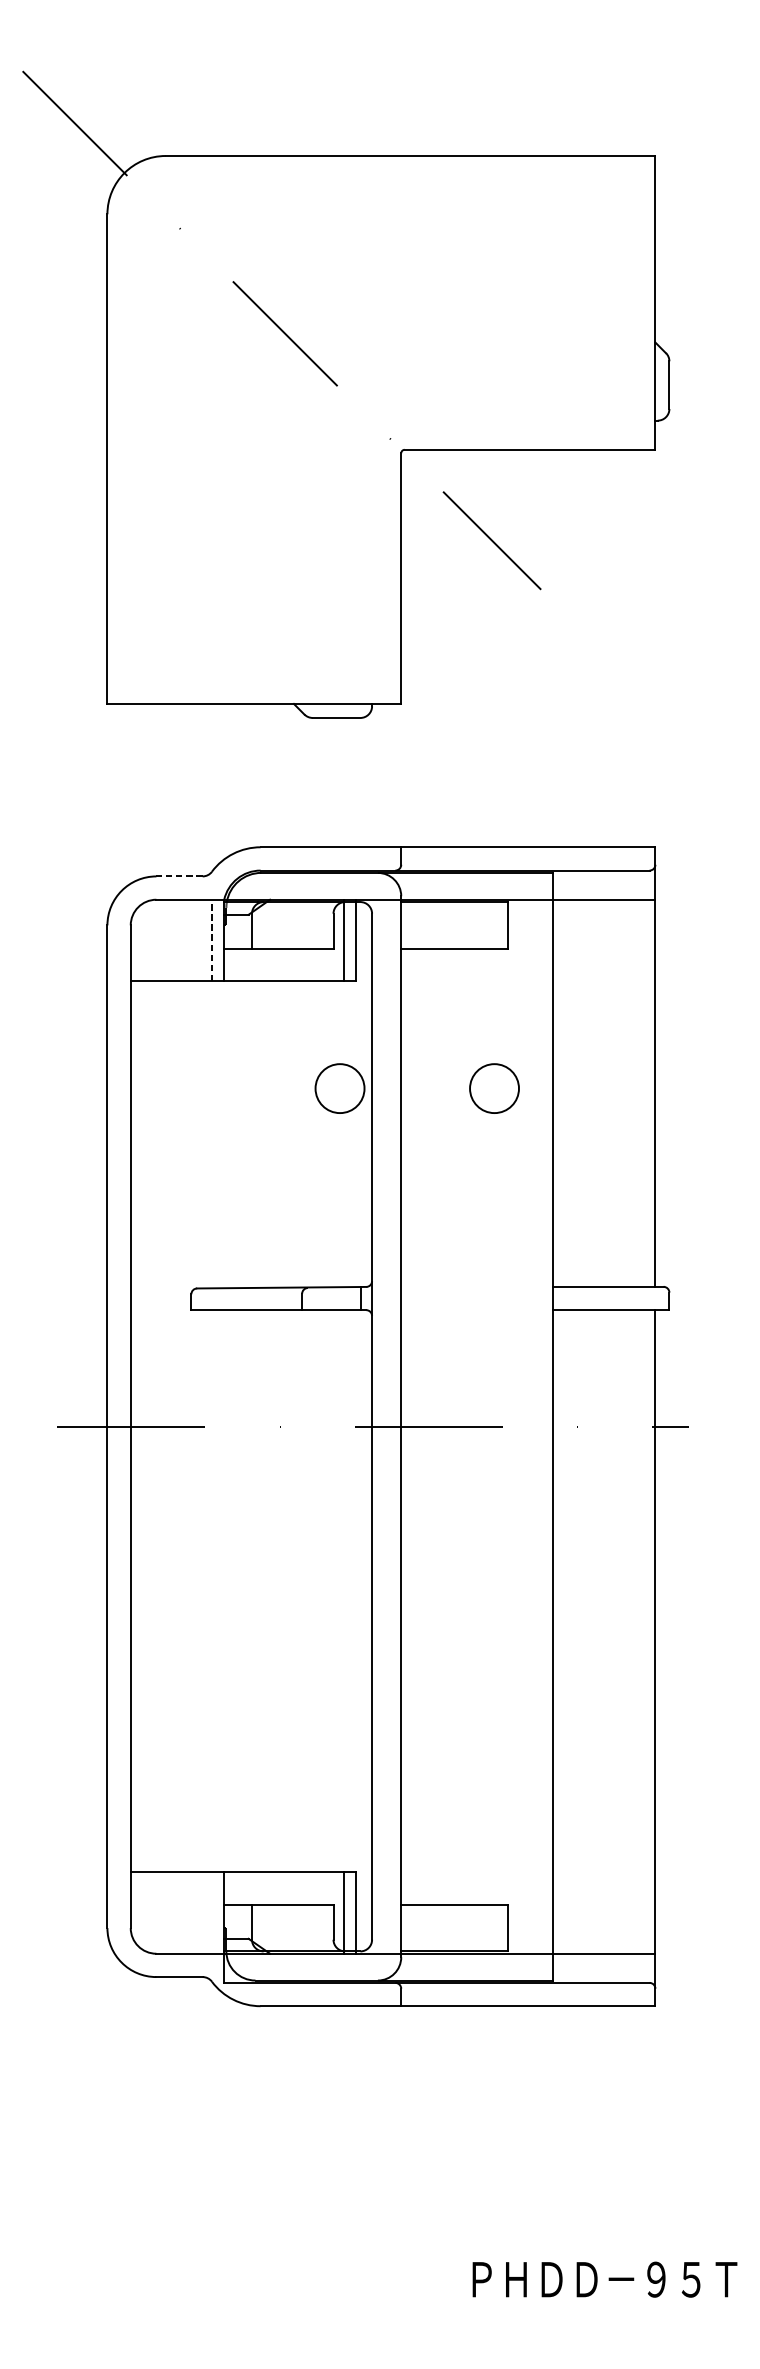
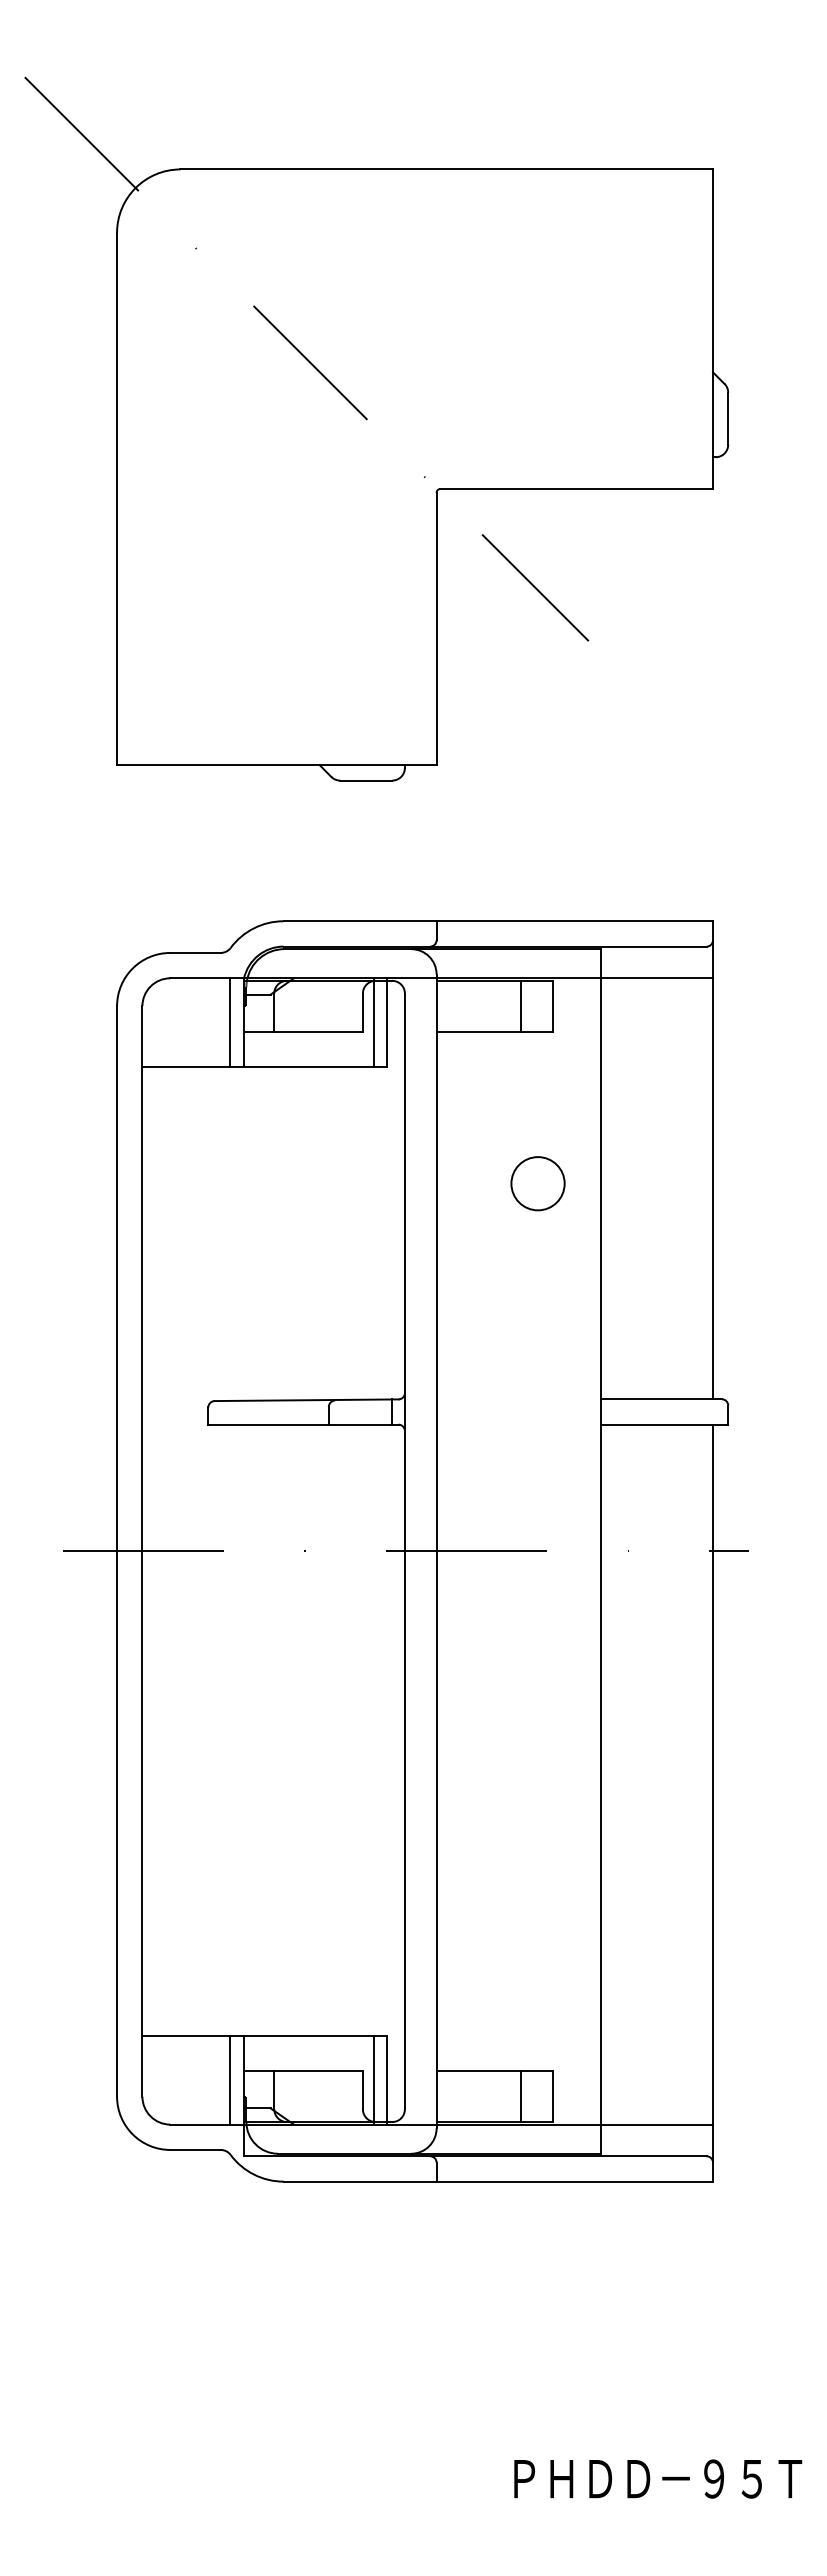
line: (179, 876) -> (195, 952), dashed -> solid
line: (479, 924) -> (521, 1005), added
line: (211, 940) -> (230, 1022), dashed -> solid
circle: (339, 1088) -> (369, 1183), removed
line: (211, 1912) -> (230, 2079), added
line: (479, 1927) -> (521, 2096), added

